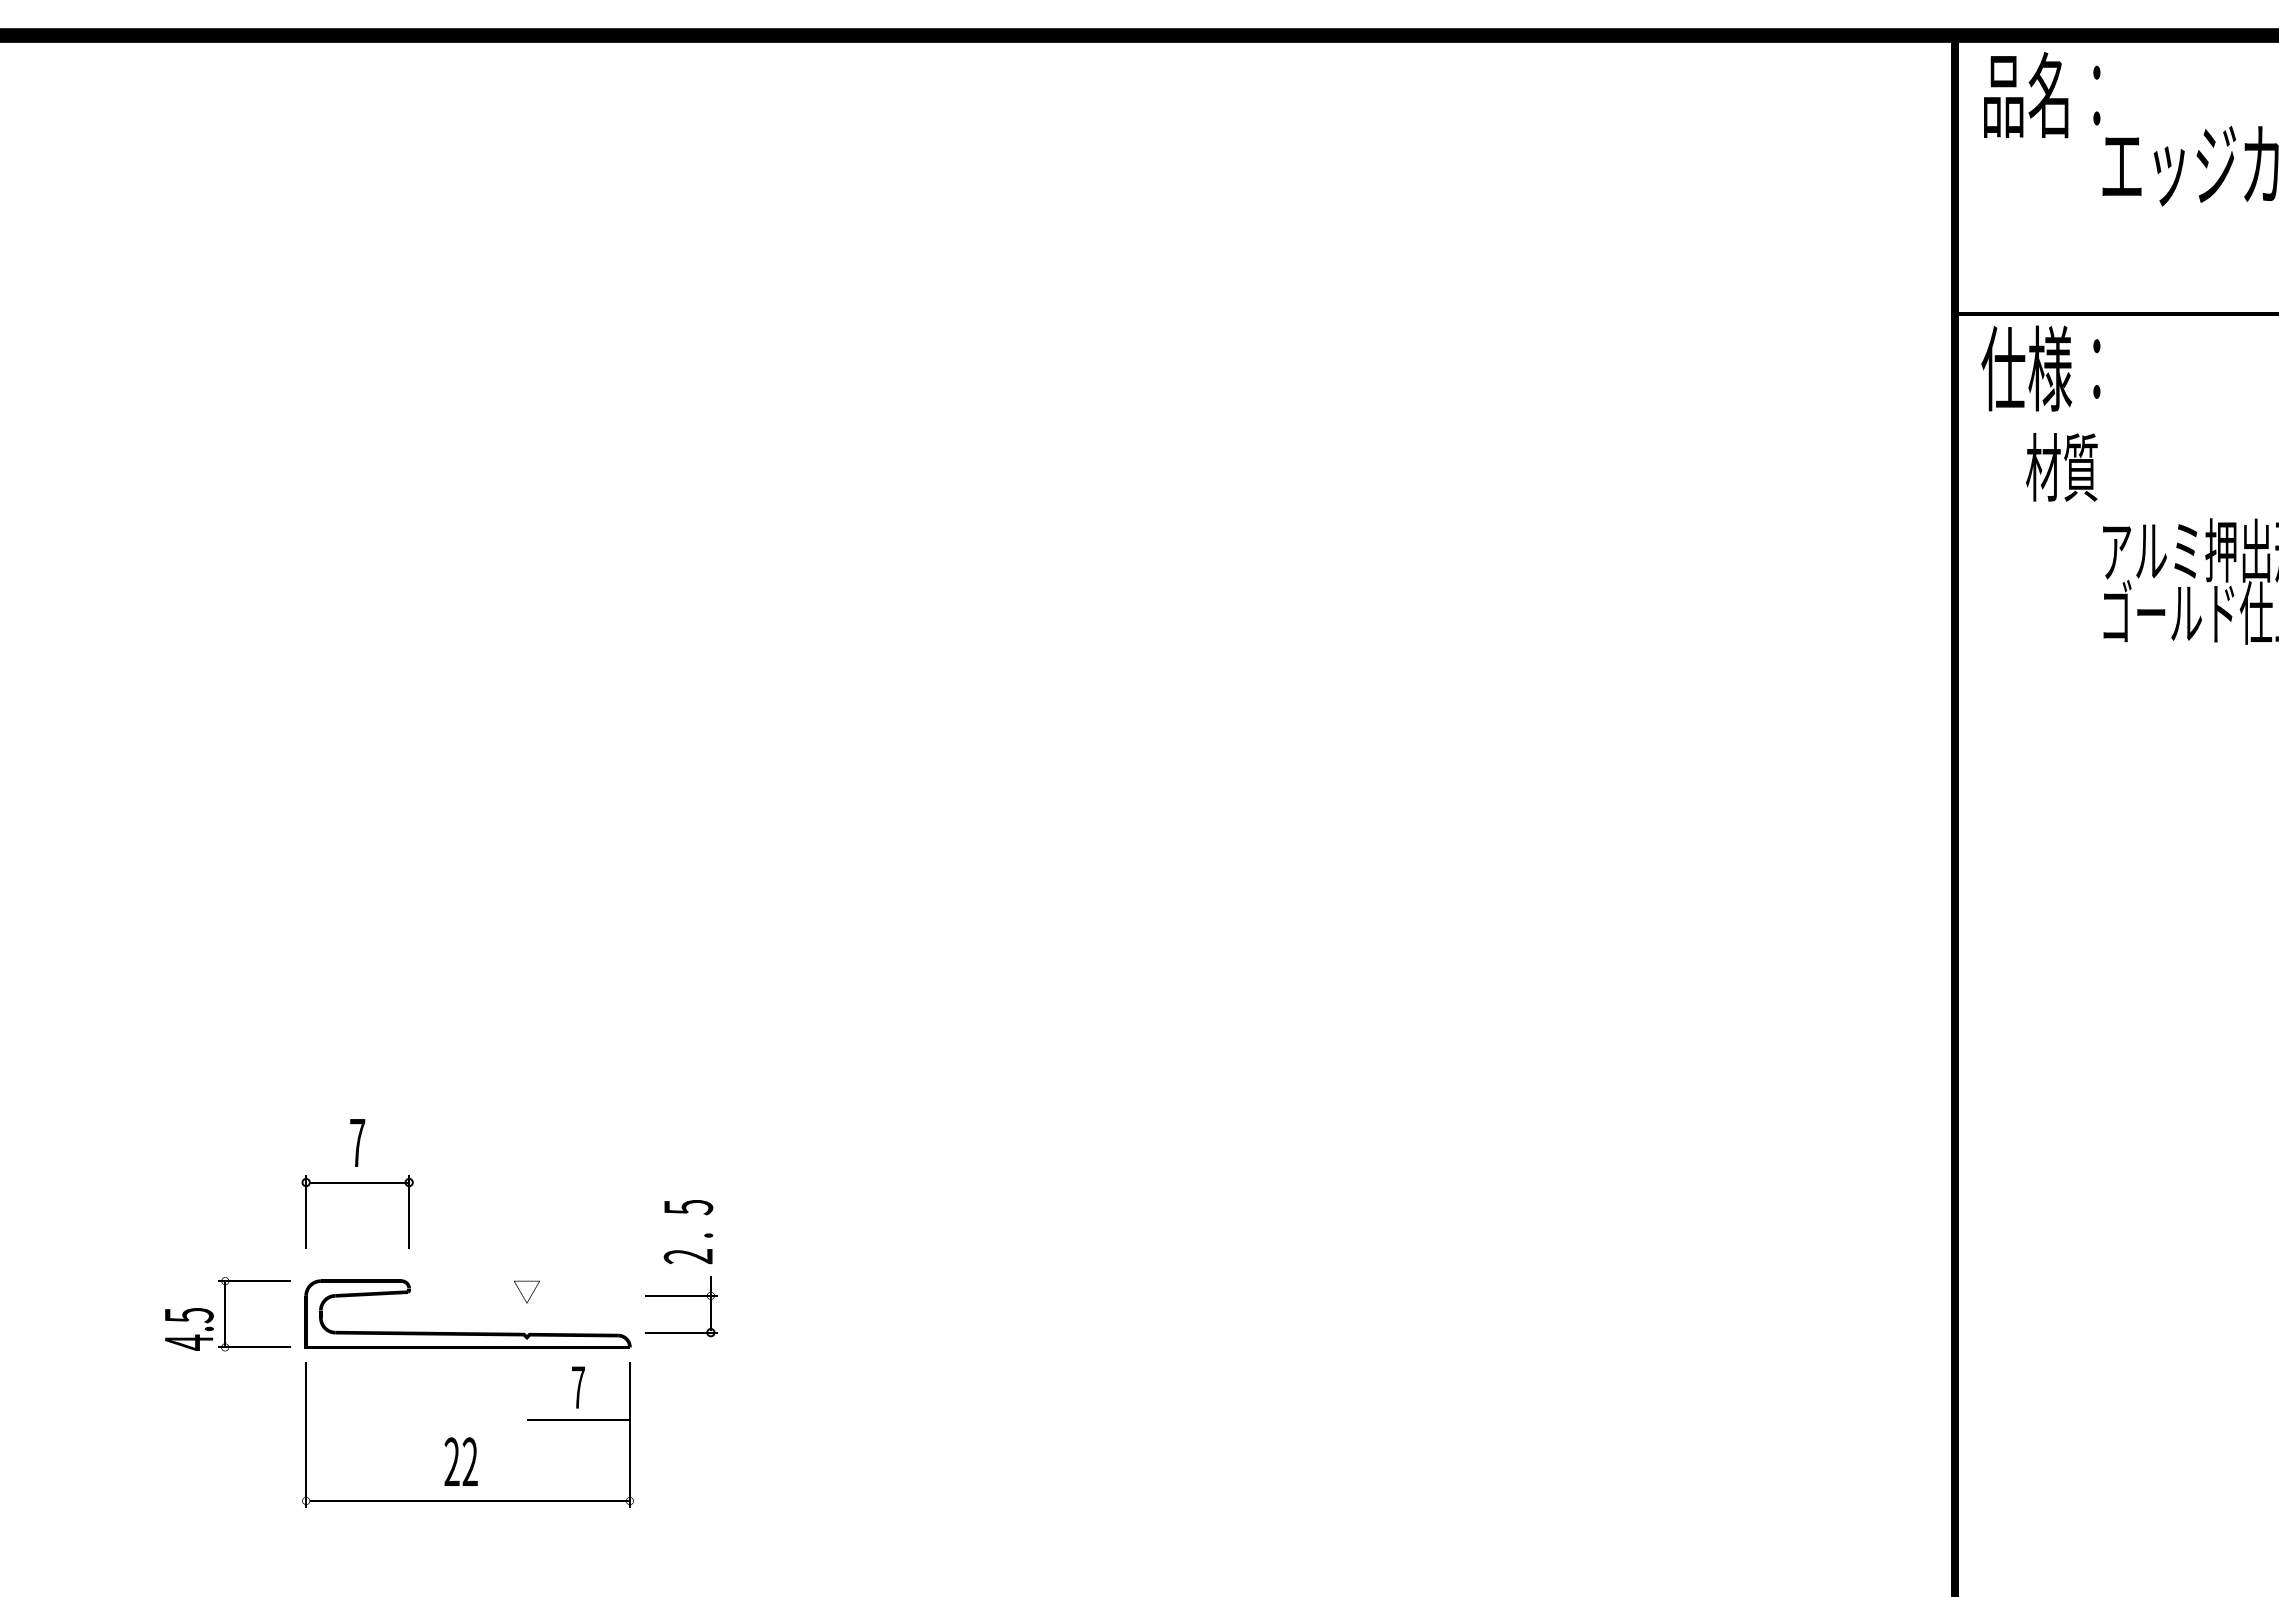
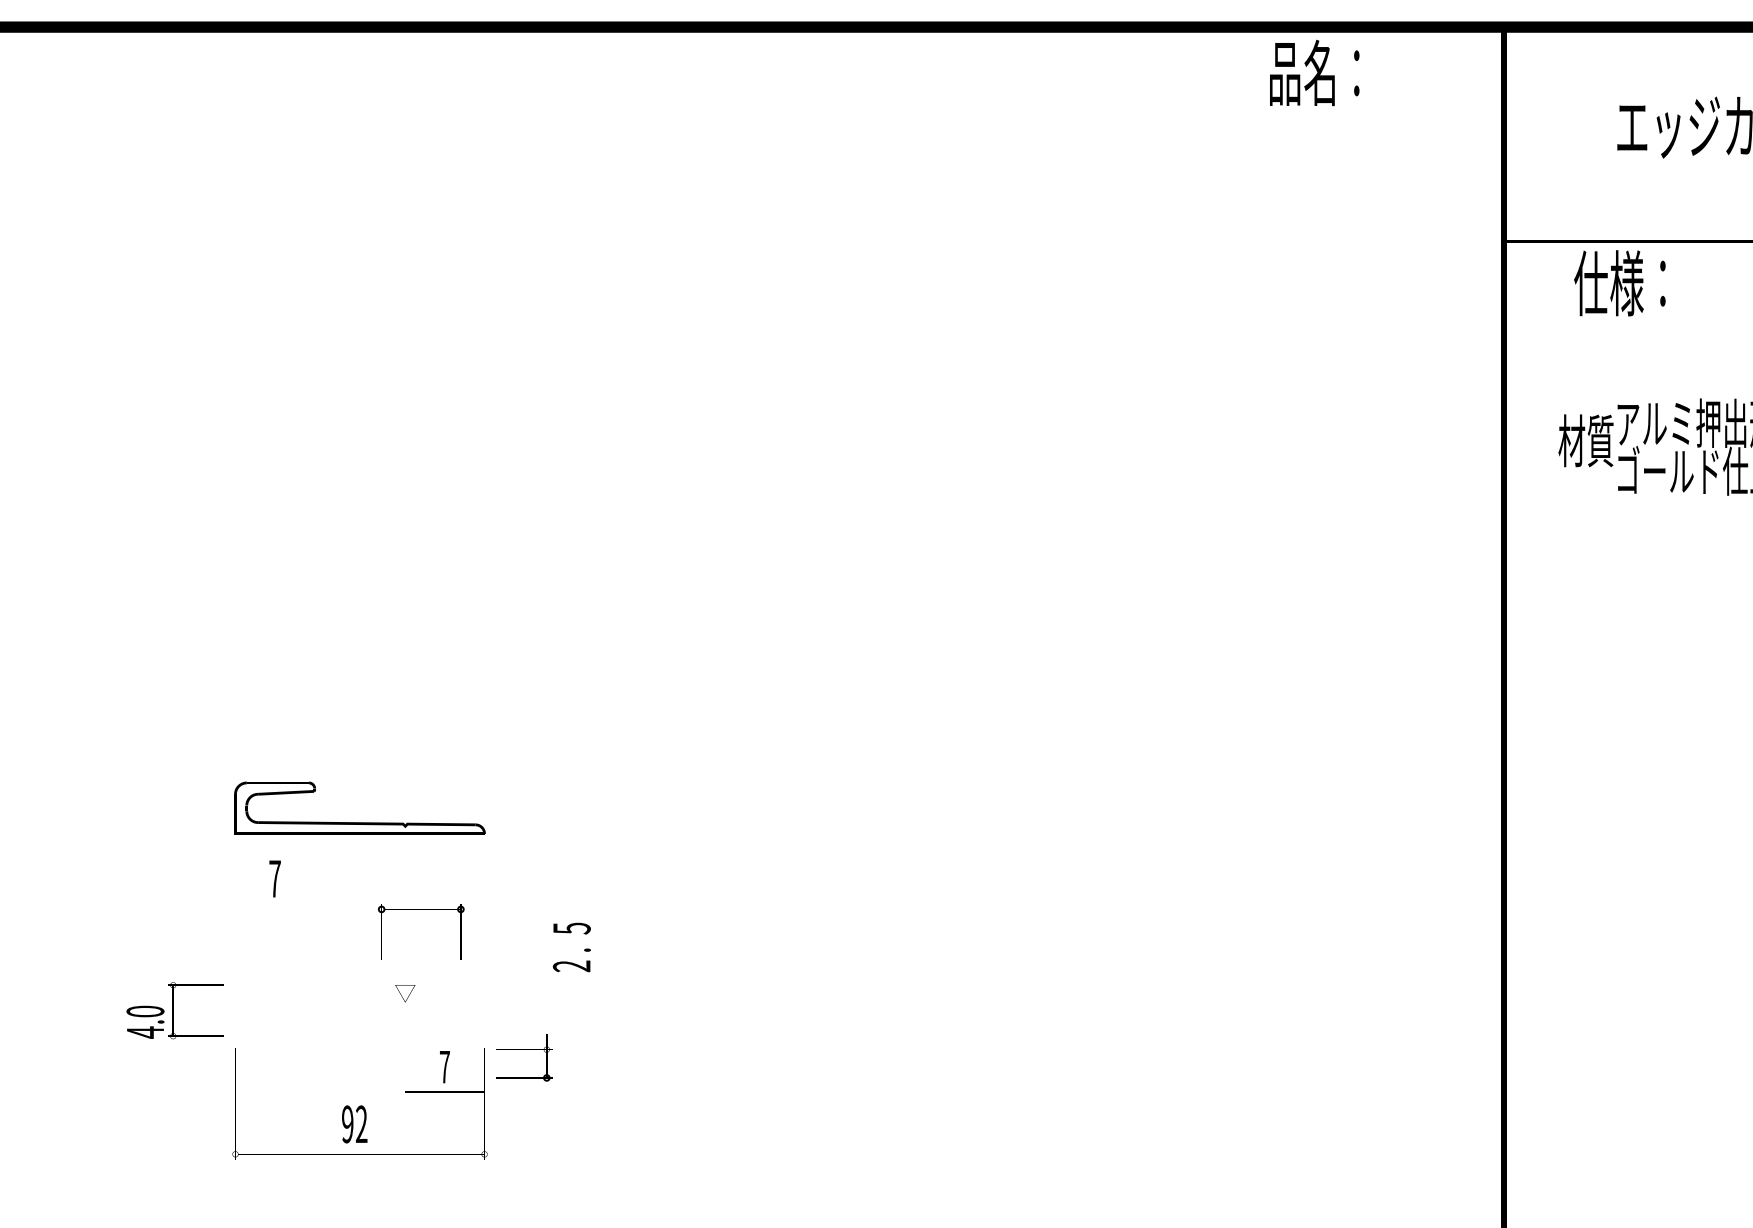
text: (2042, 95) -> (1314, 73), moved
text: (2040, 368) -> (1619, 283), moved
text: (2061, 467) -> (1585, 440), moved
part: (357, 1183) -> (421, 910), moved
text: (688, 1232) -> (571, 947), moved
part: (681, 1296) -> (524, 1050), moved
text: (188, 1315) -> (144, 1011), 4.5 -> 4.0
part: (467, 1332) -> (359, 822), moved
text: (451, 1461) -> (347, 1123), 22 -> 92

